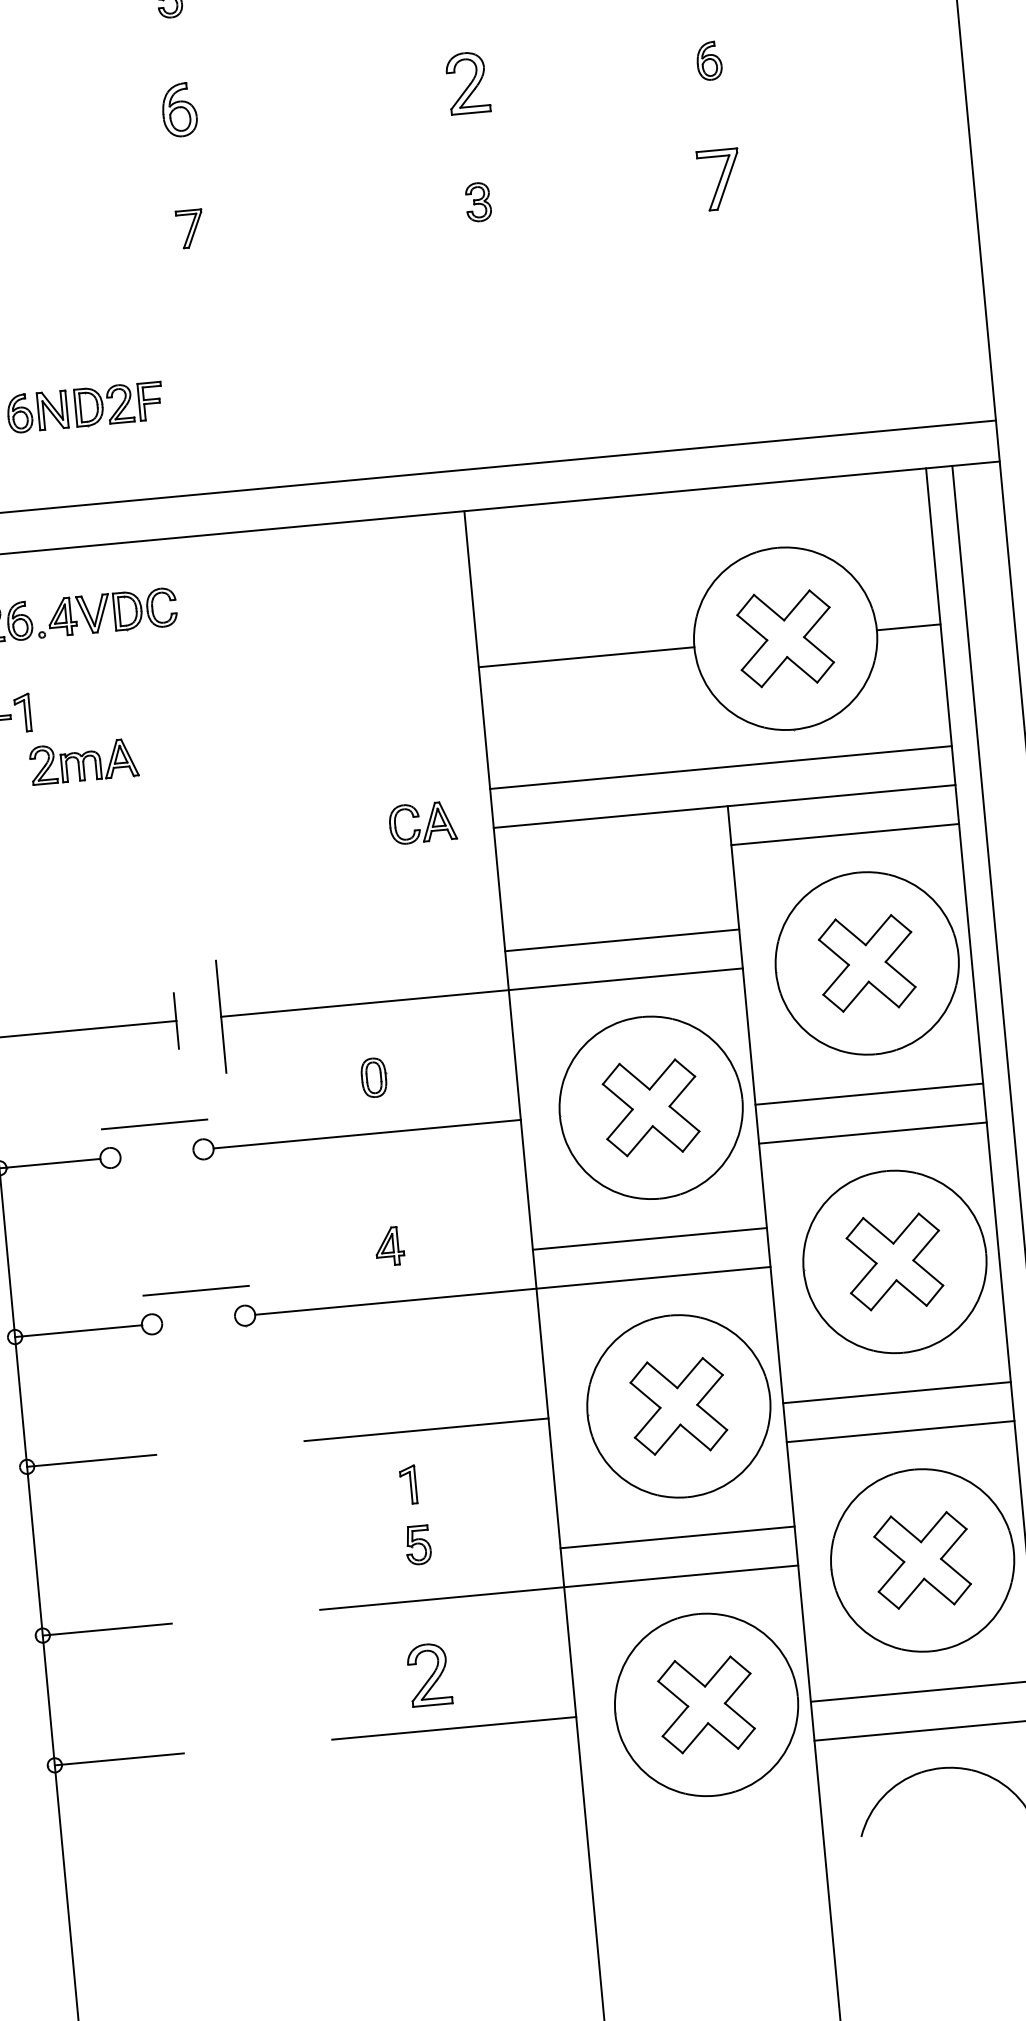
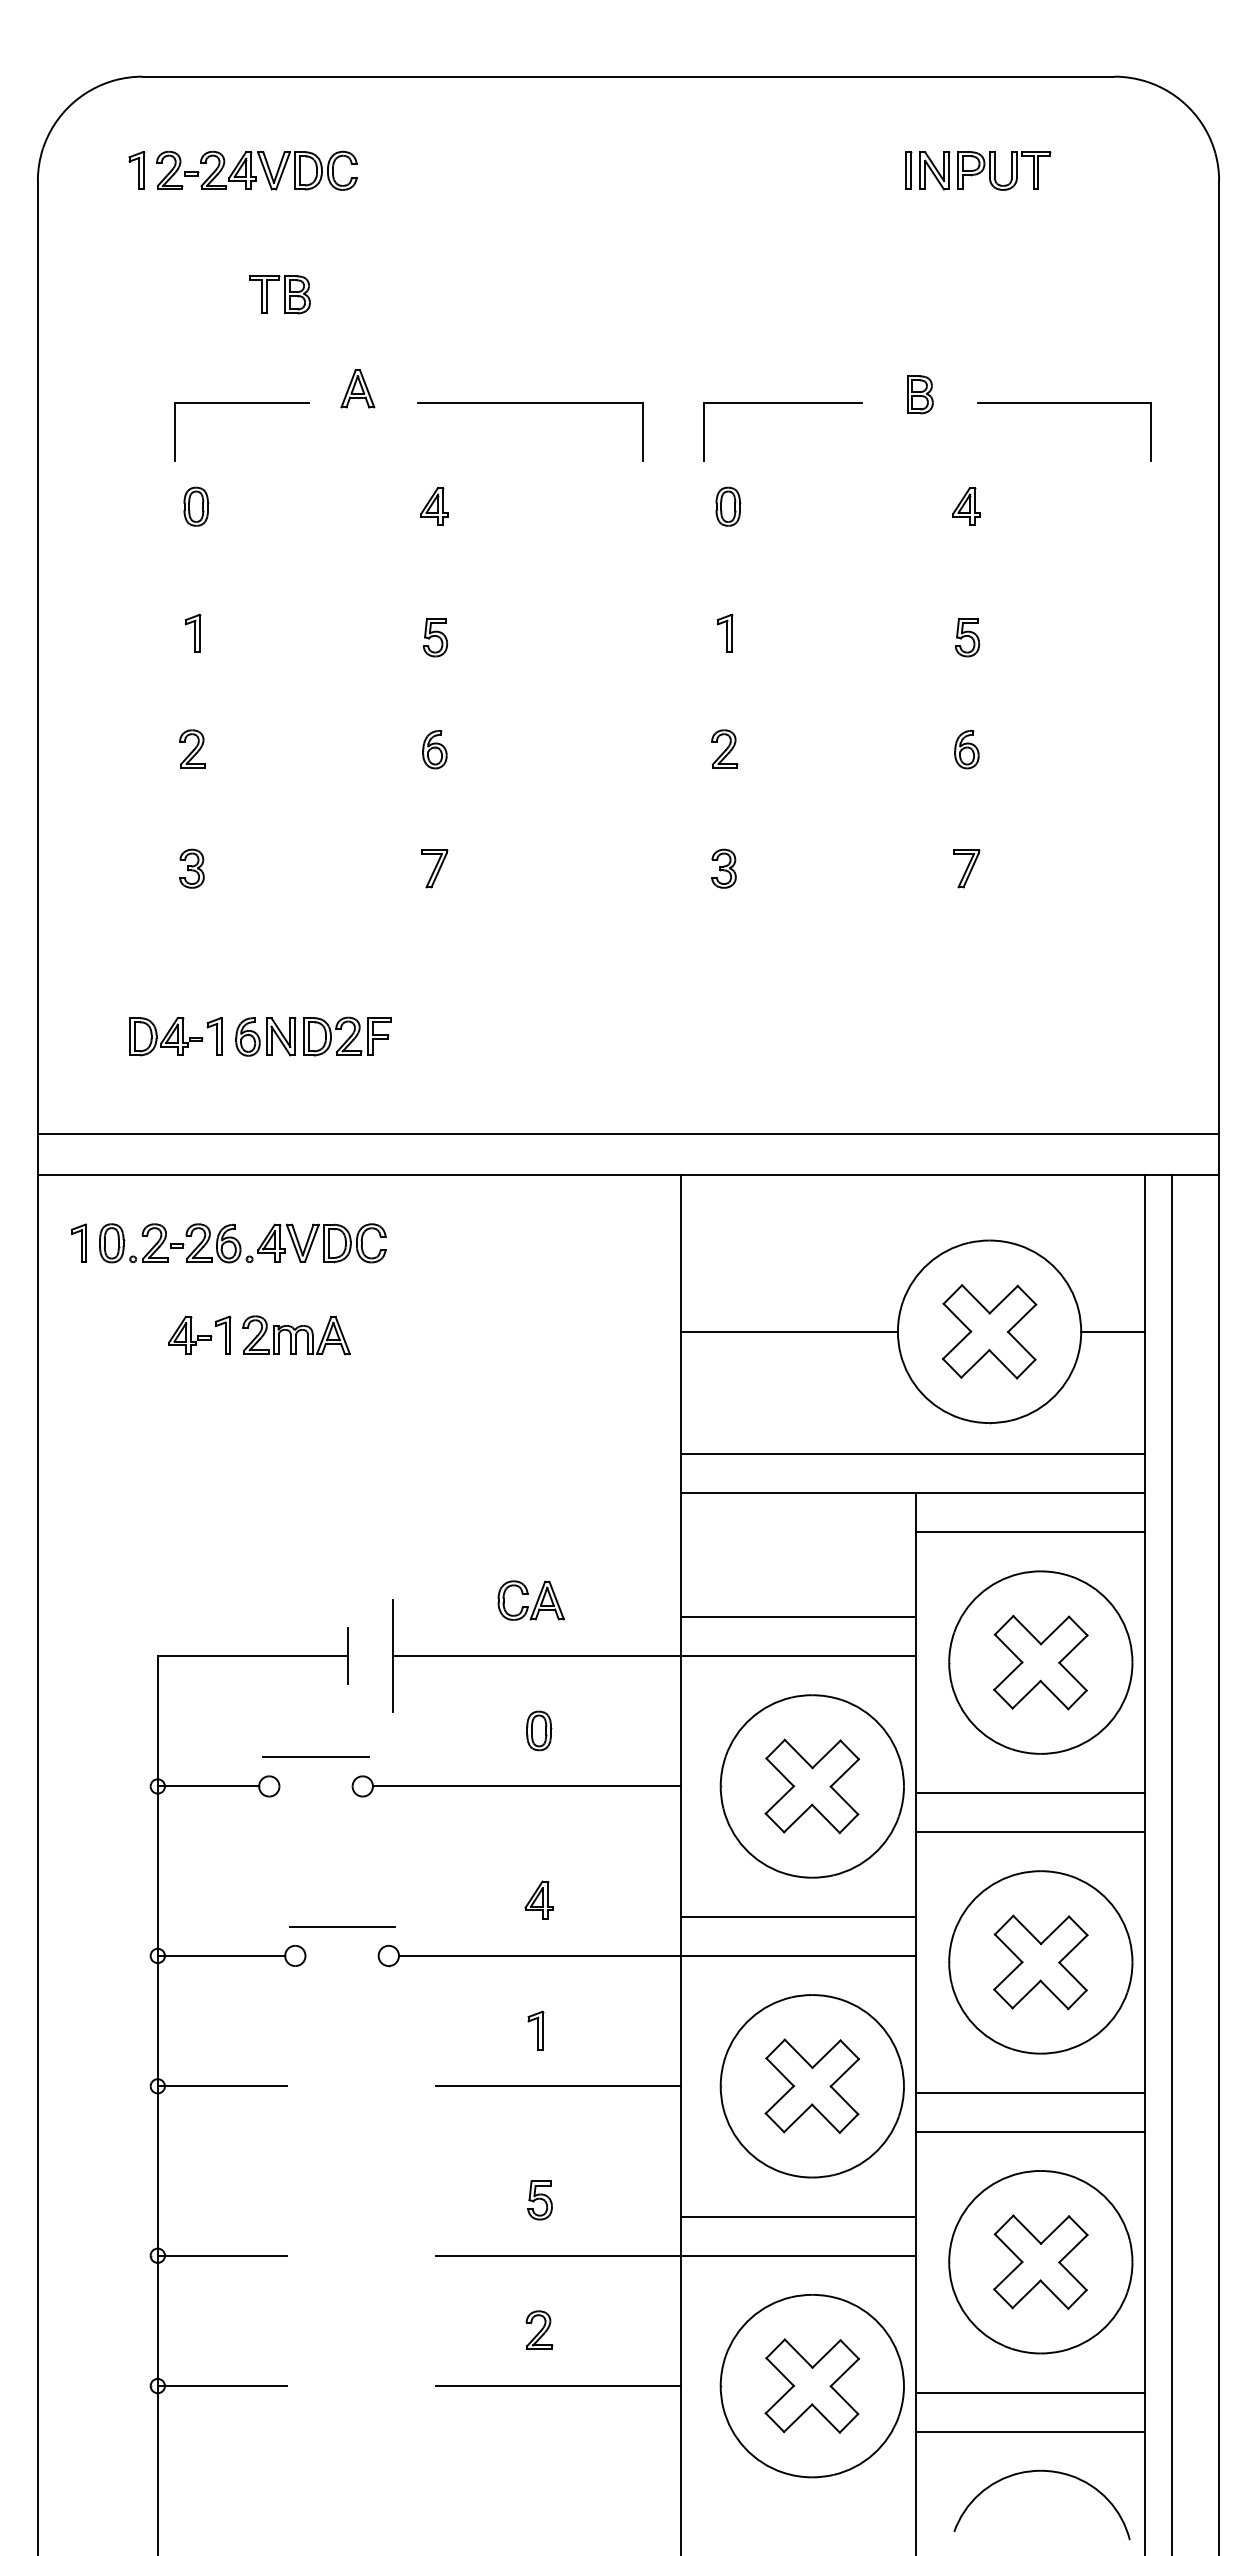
part: (467, 82) -> (724, 748), size x0.62
part: (179, 110) -> (434, 749), size x0.71
part: (719, 179) -> (966, 868), size x0.62
part: (83, 761) -> (296, 1335), moved
part: (422, 822) -> (530, 1600), moved
part: (408, 1484) -> (535, 2030), moved
part: (429, 1673) -> (539, 2329), size x0.62

